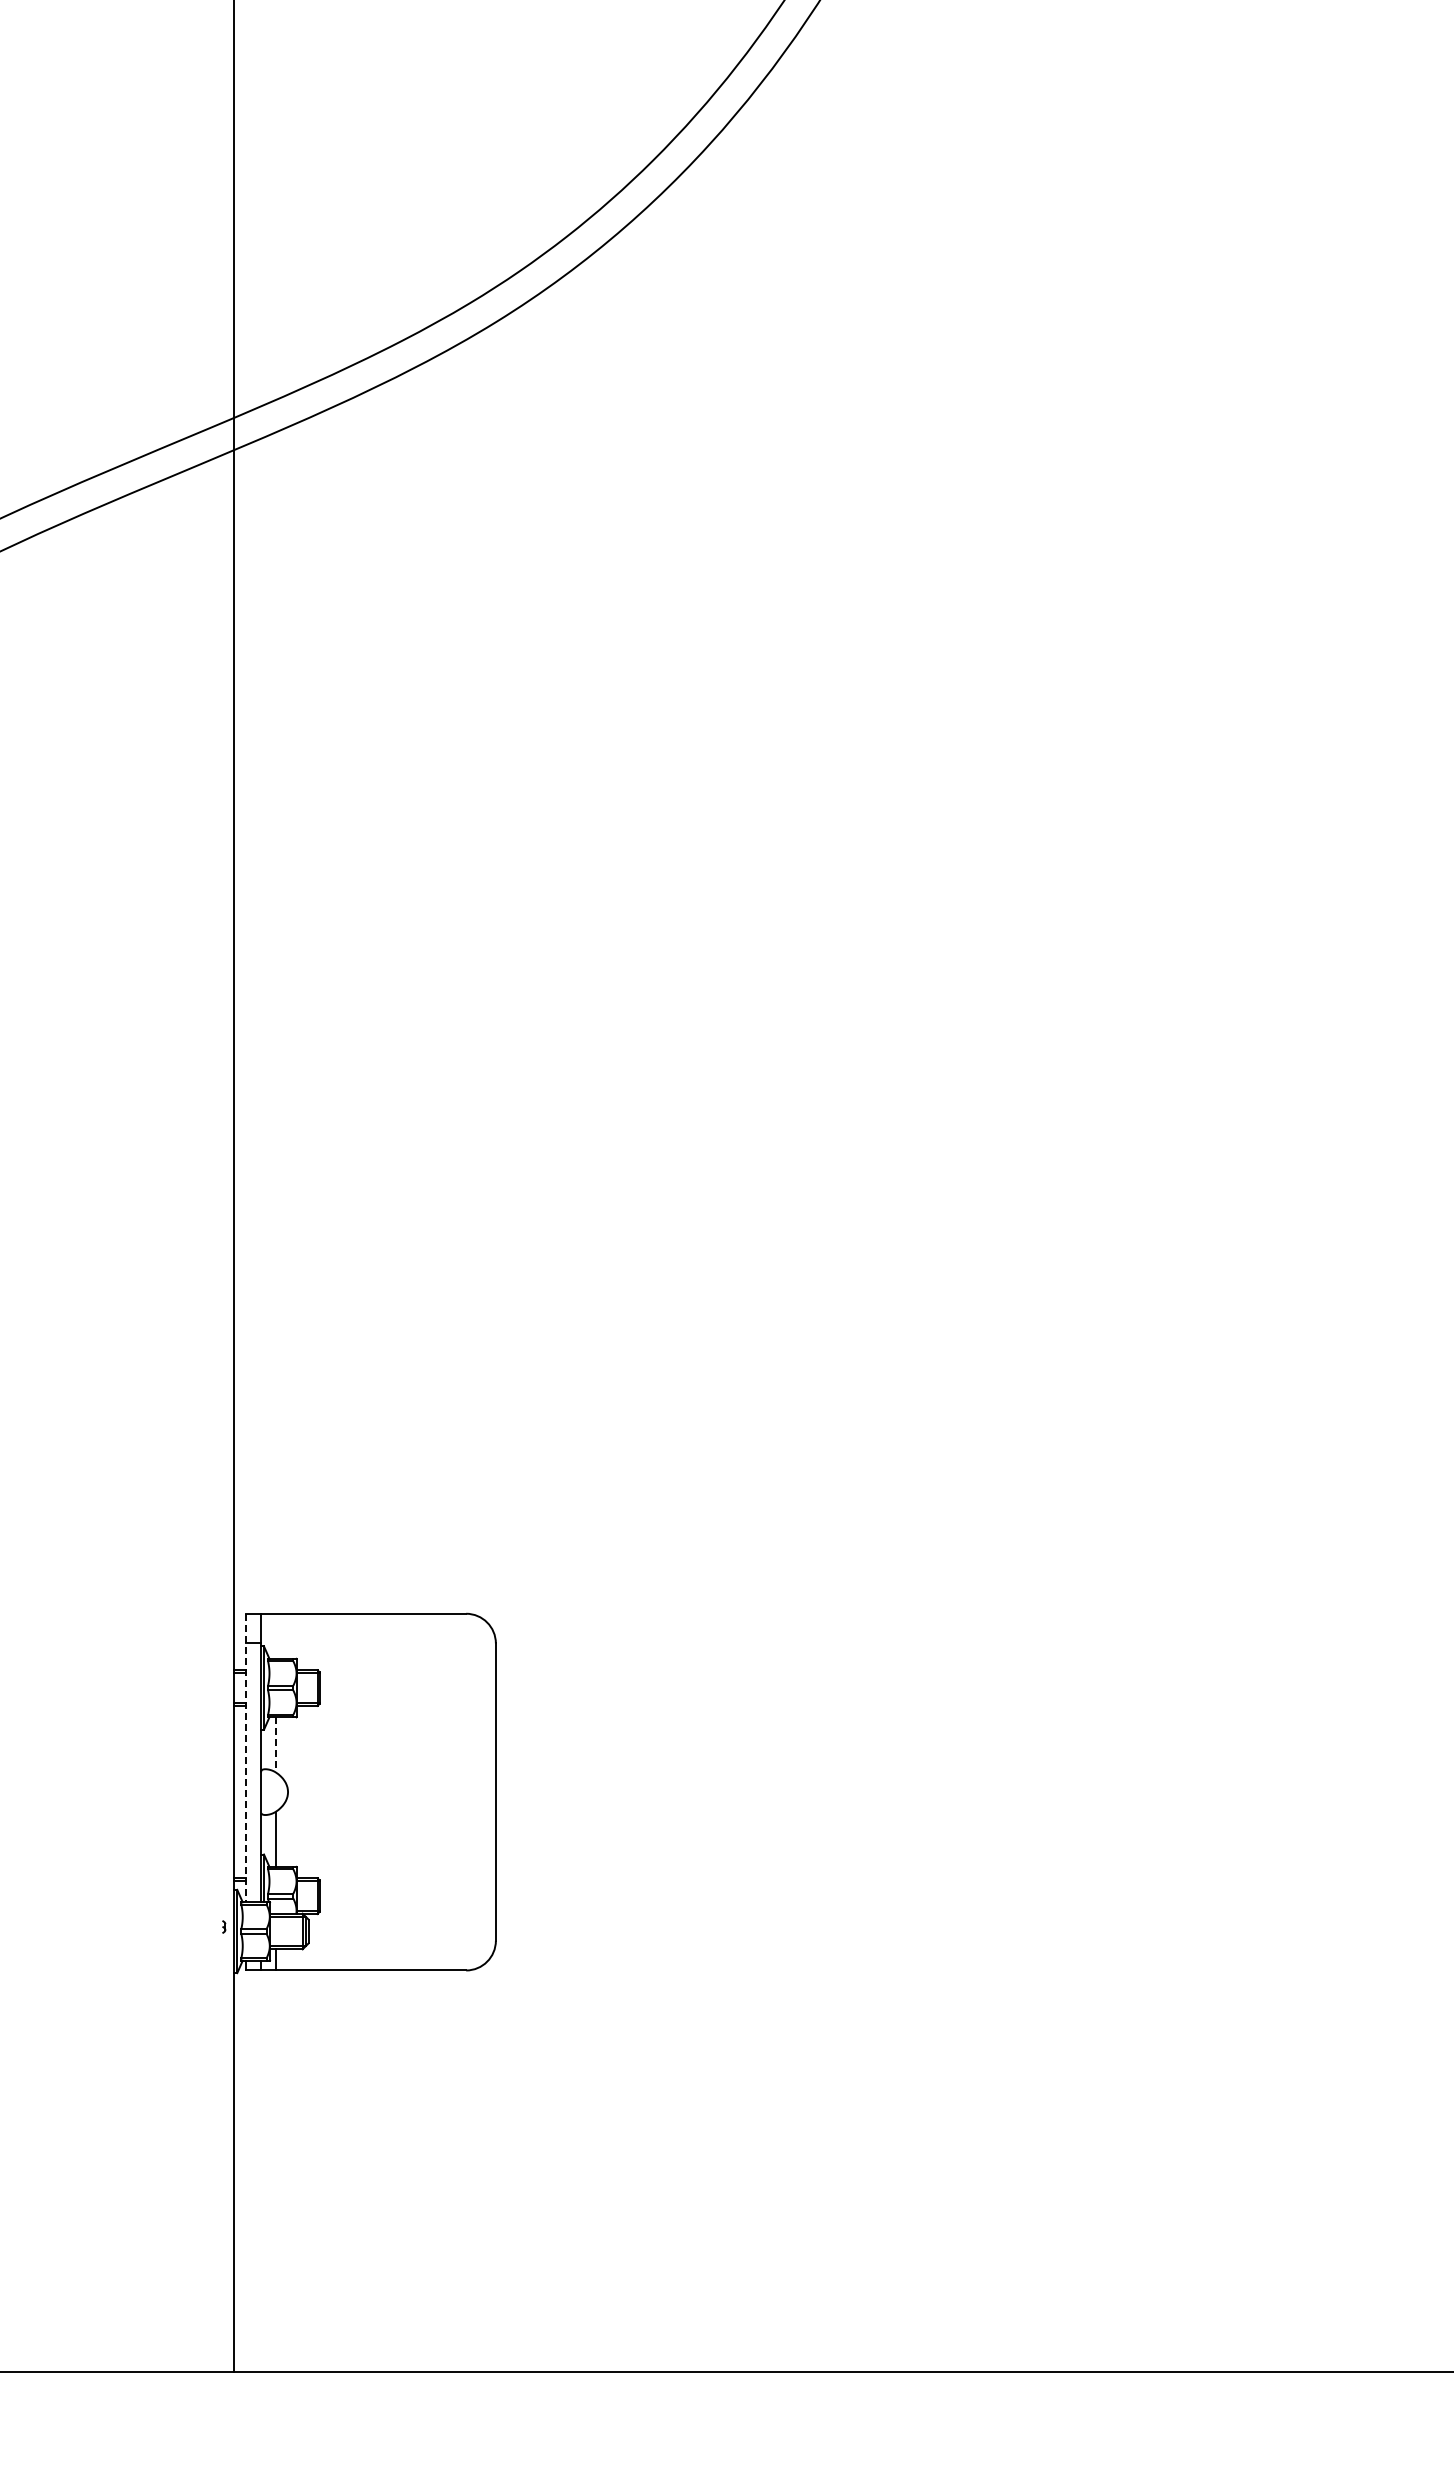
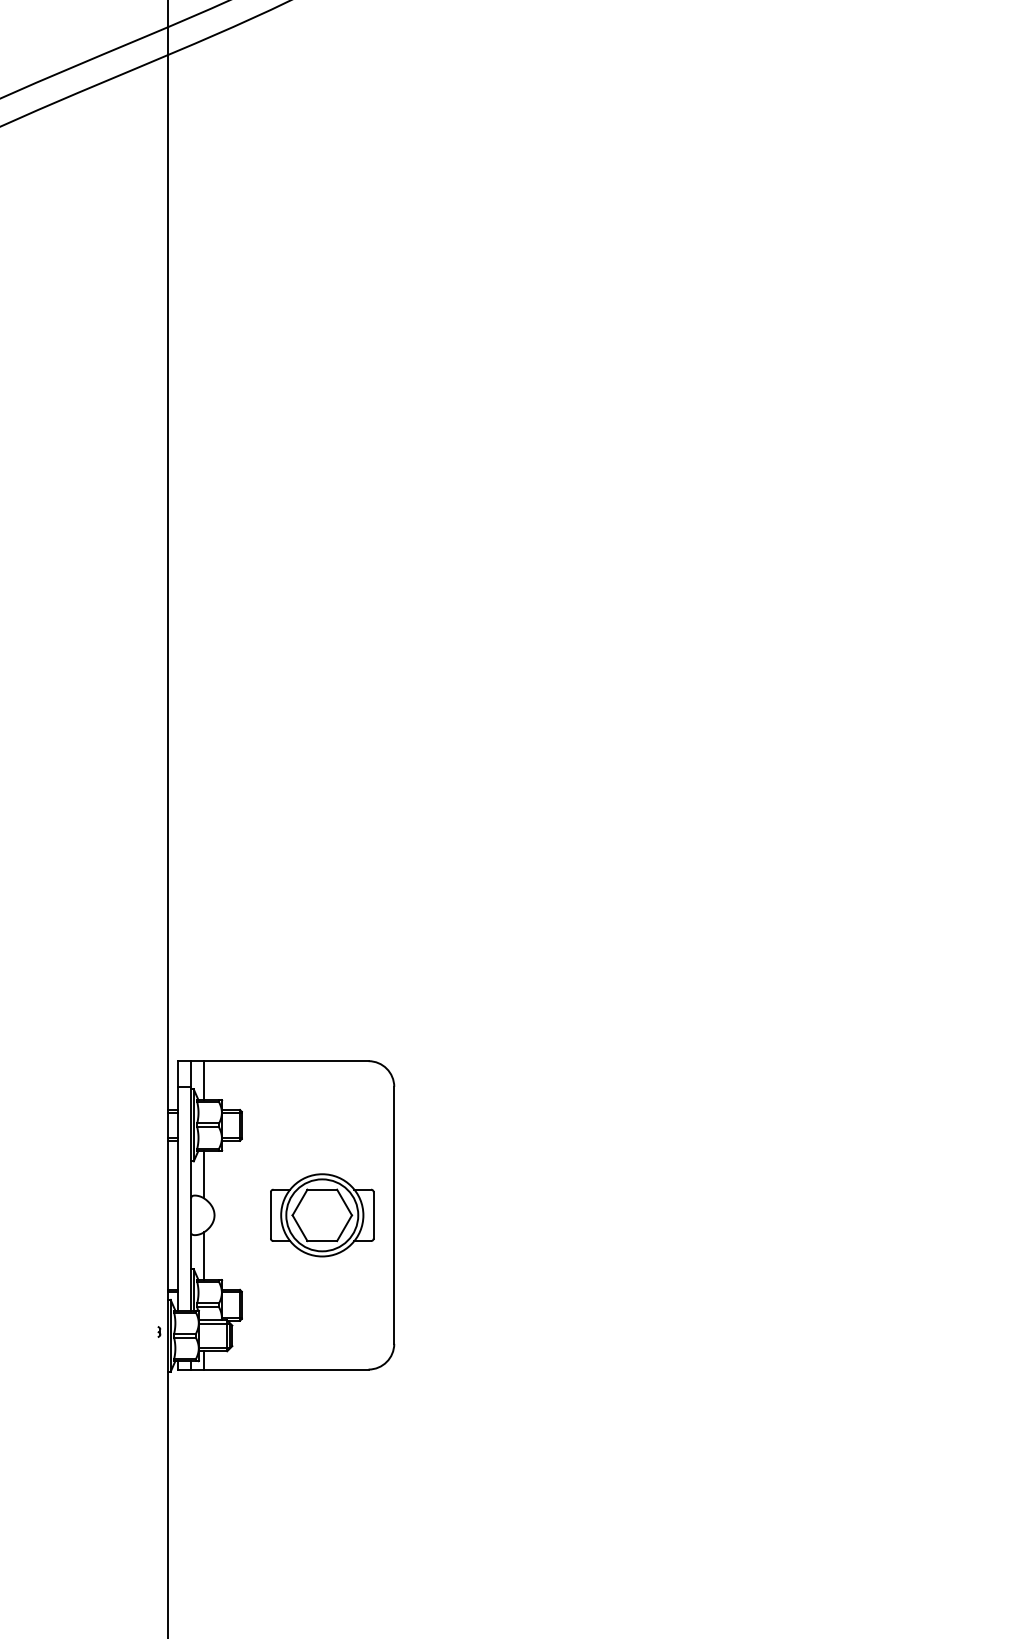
line: (275, 1635) -> (203, 1079), added
line: (275, 1744) -> (203, 1174), dashed -> solid
line: (246, 1758) -> (178, 1186), dashed -> solid
part: (412, 1791) -> (322, 1214), added

